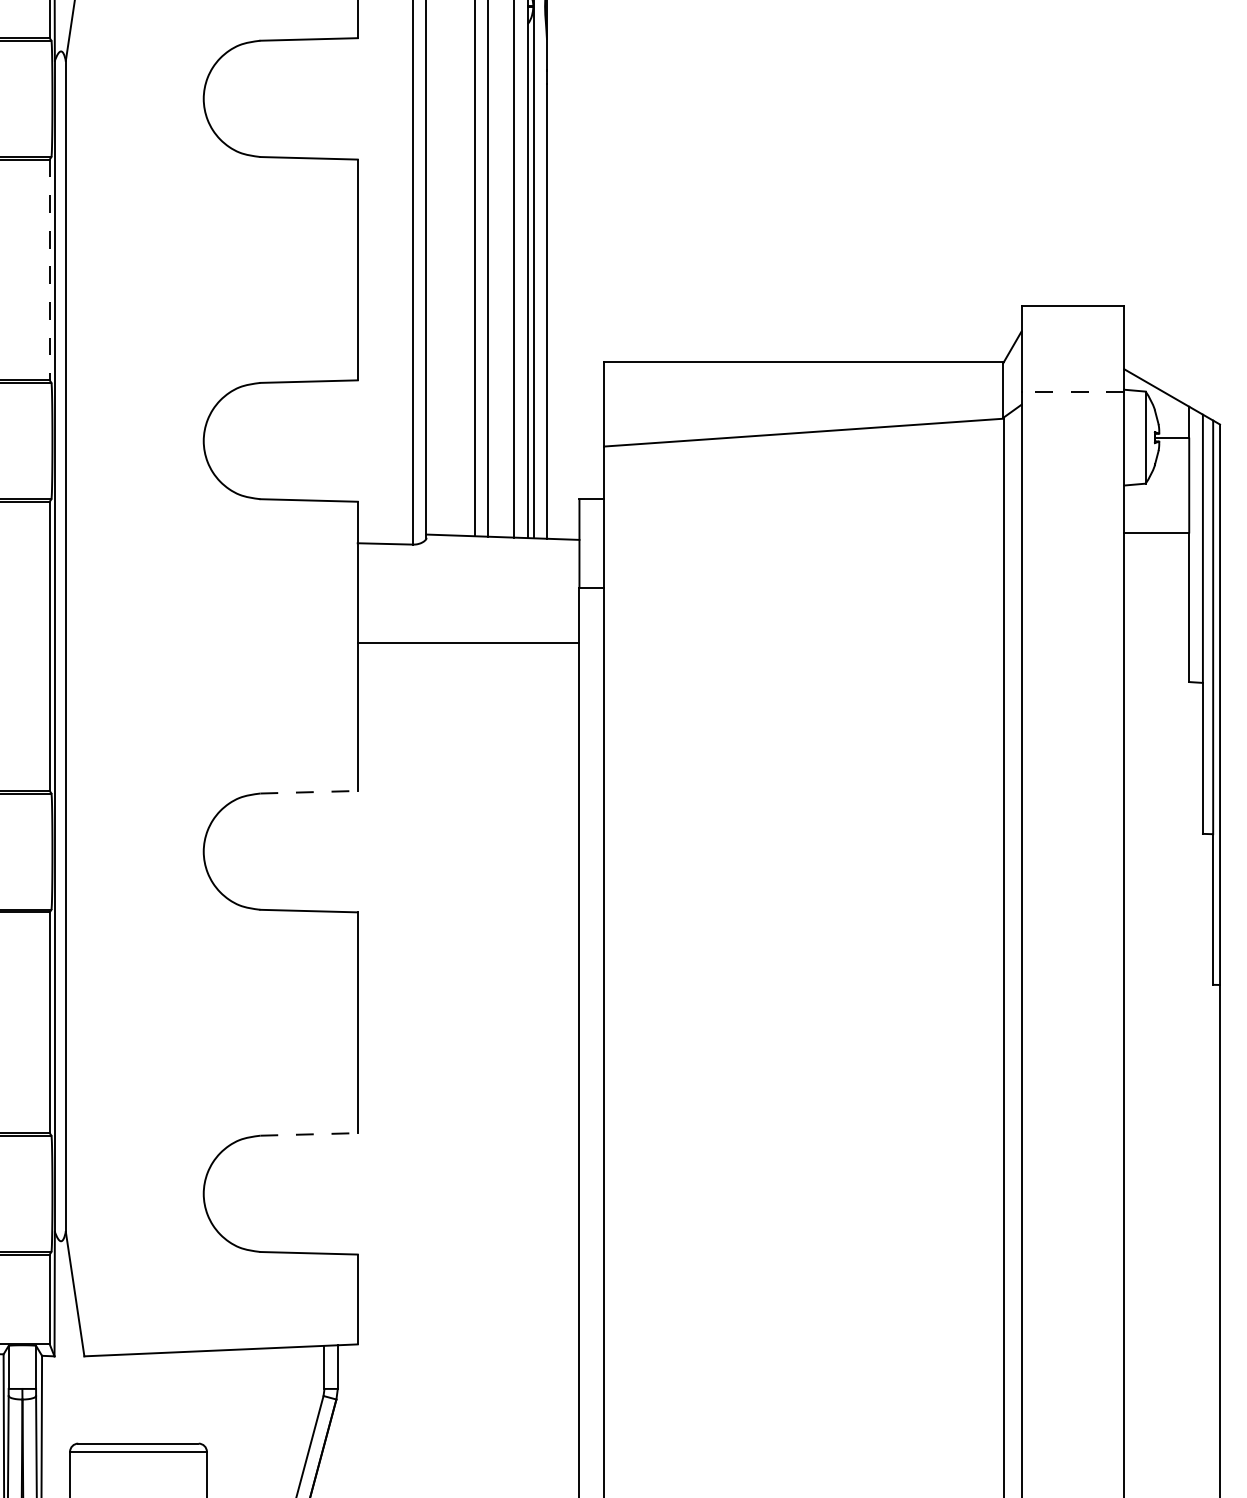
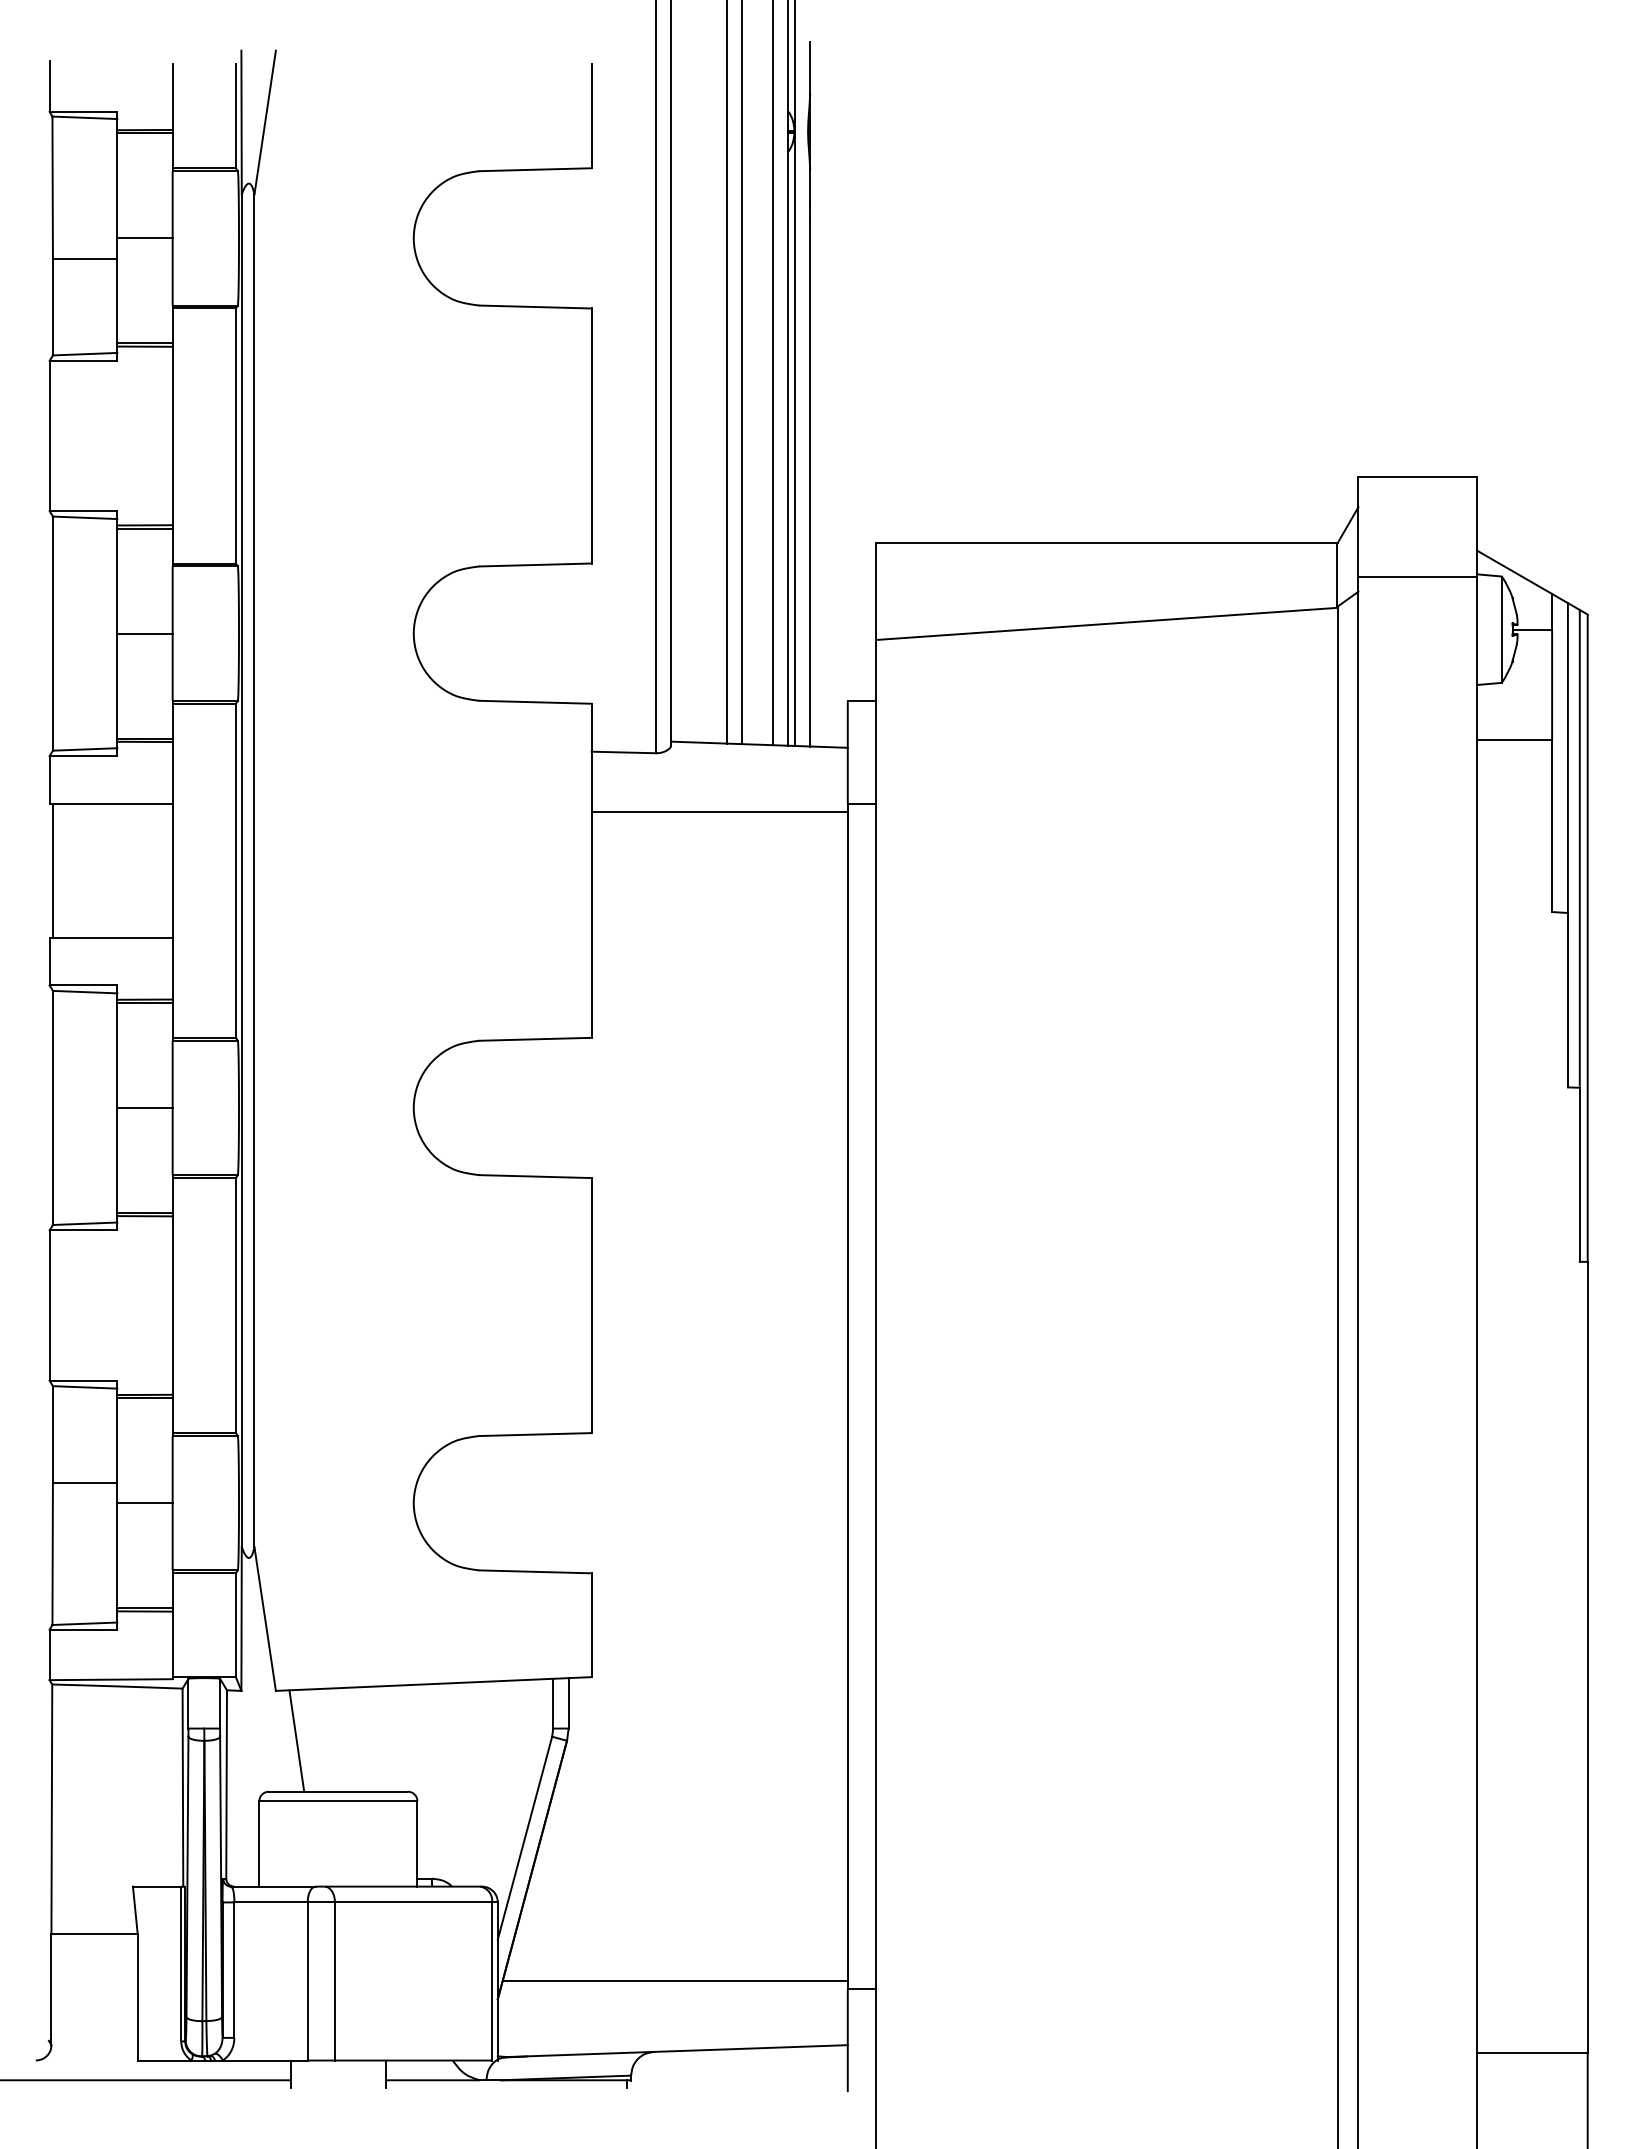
line: (49, 270) -> (235, 436), dashed -> solid
line: (1072, 392) -> (1417, 577), dashed -> solid
line: (468, 642) -> (719, 811), moved
line: (309, 792) -> (535, 1039), dashed -> solid
line: (309, 1134) -> (535, 1434), dashed -> solid
line: (102, 1399) -> (296, 1740), added

